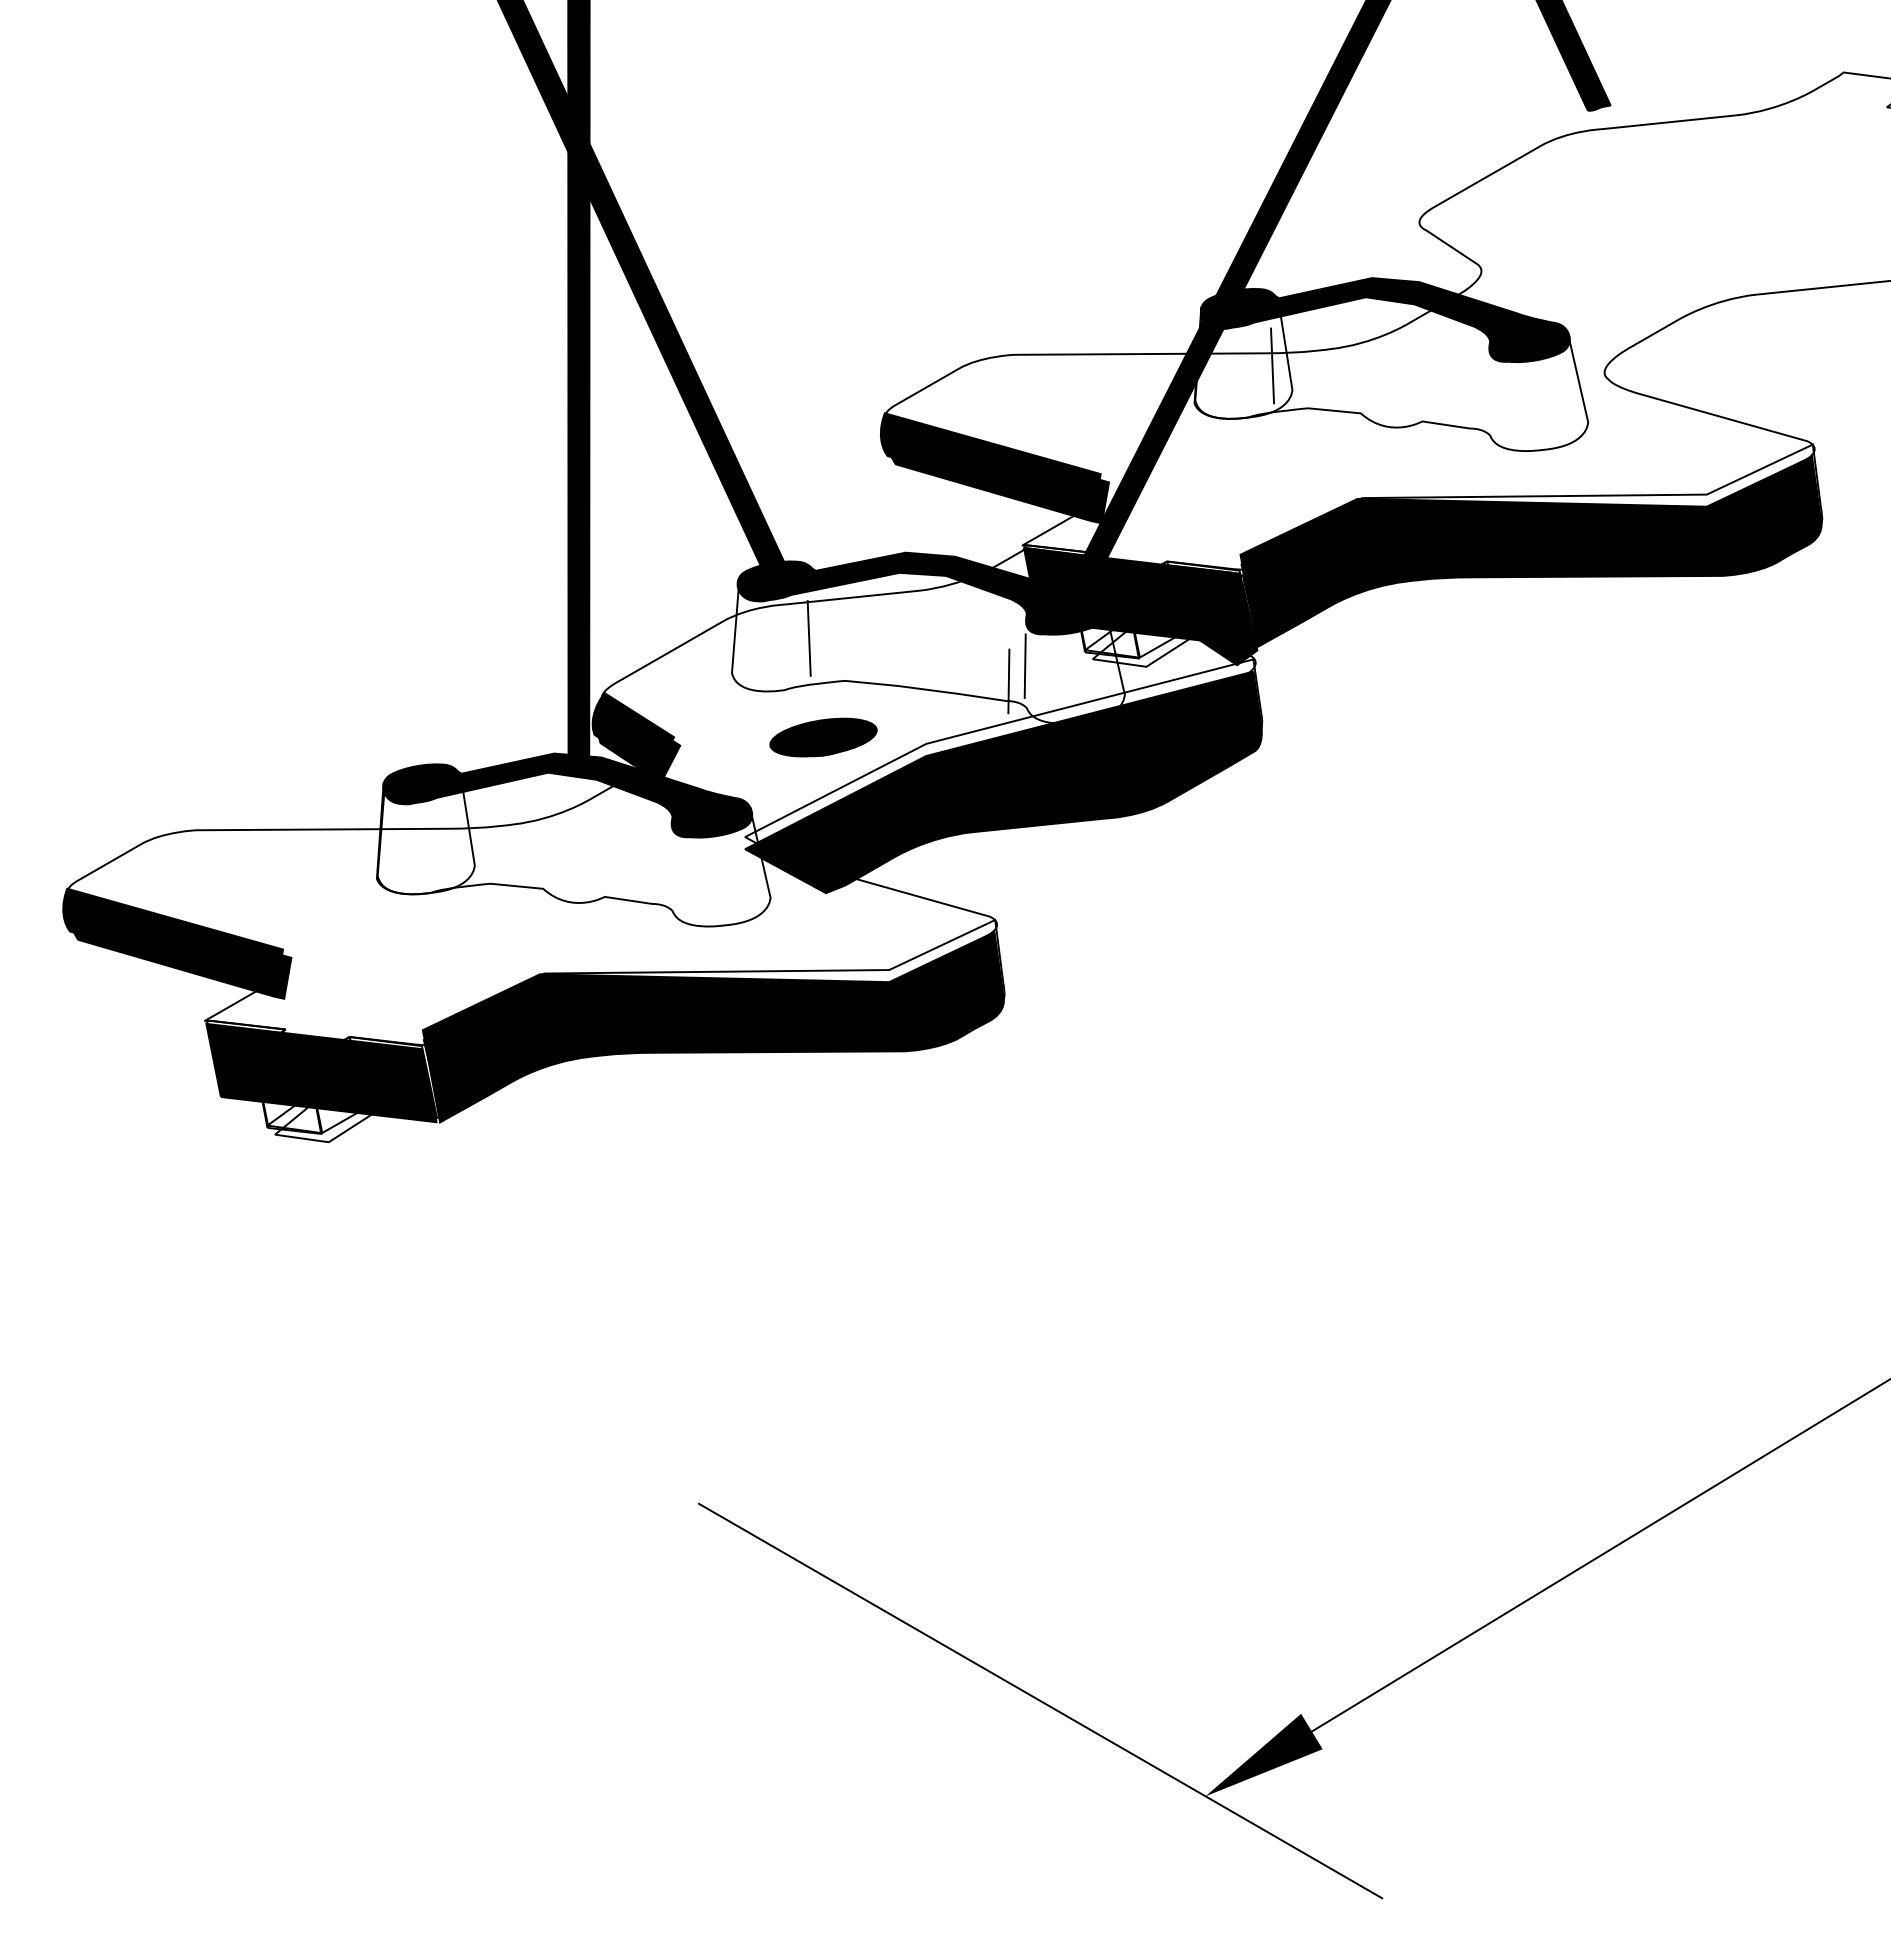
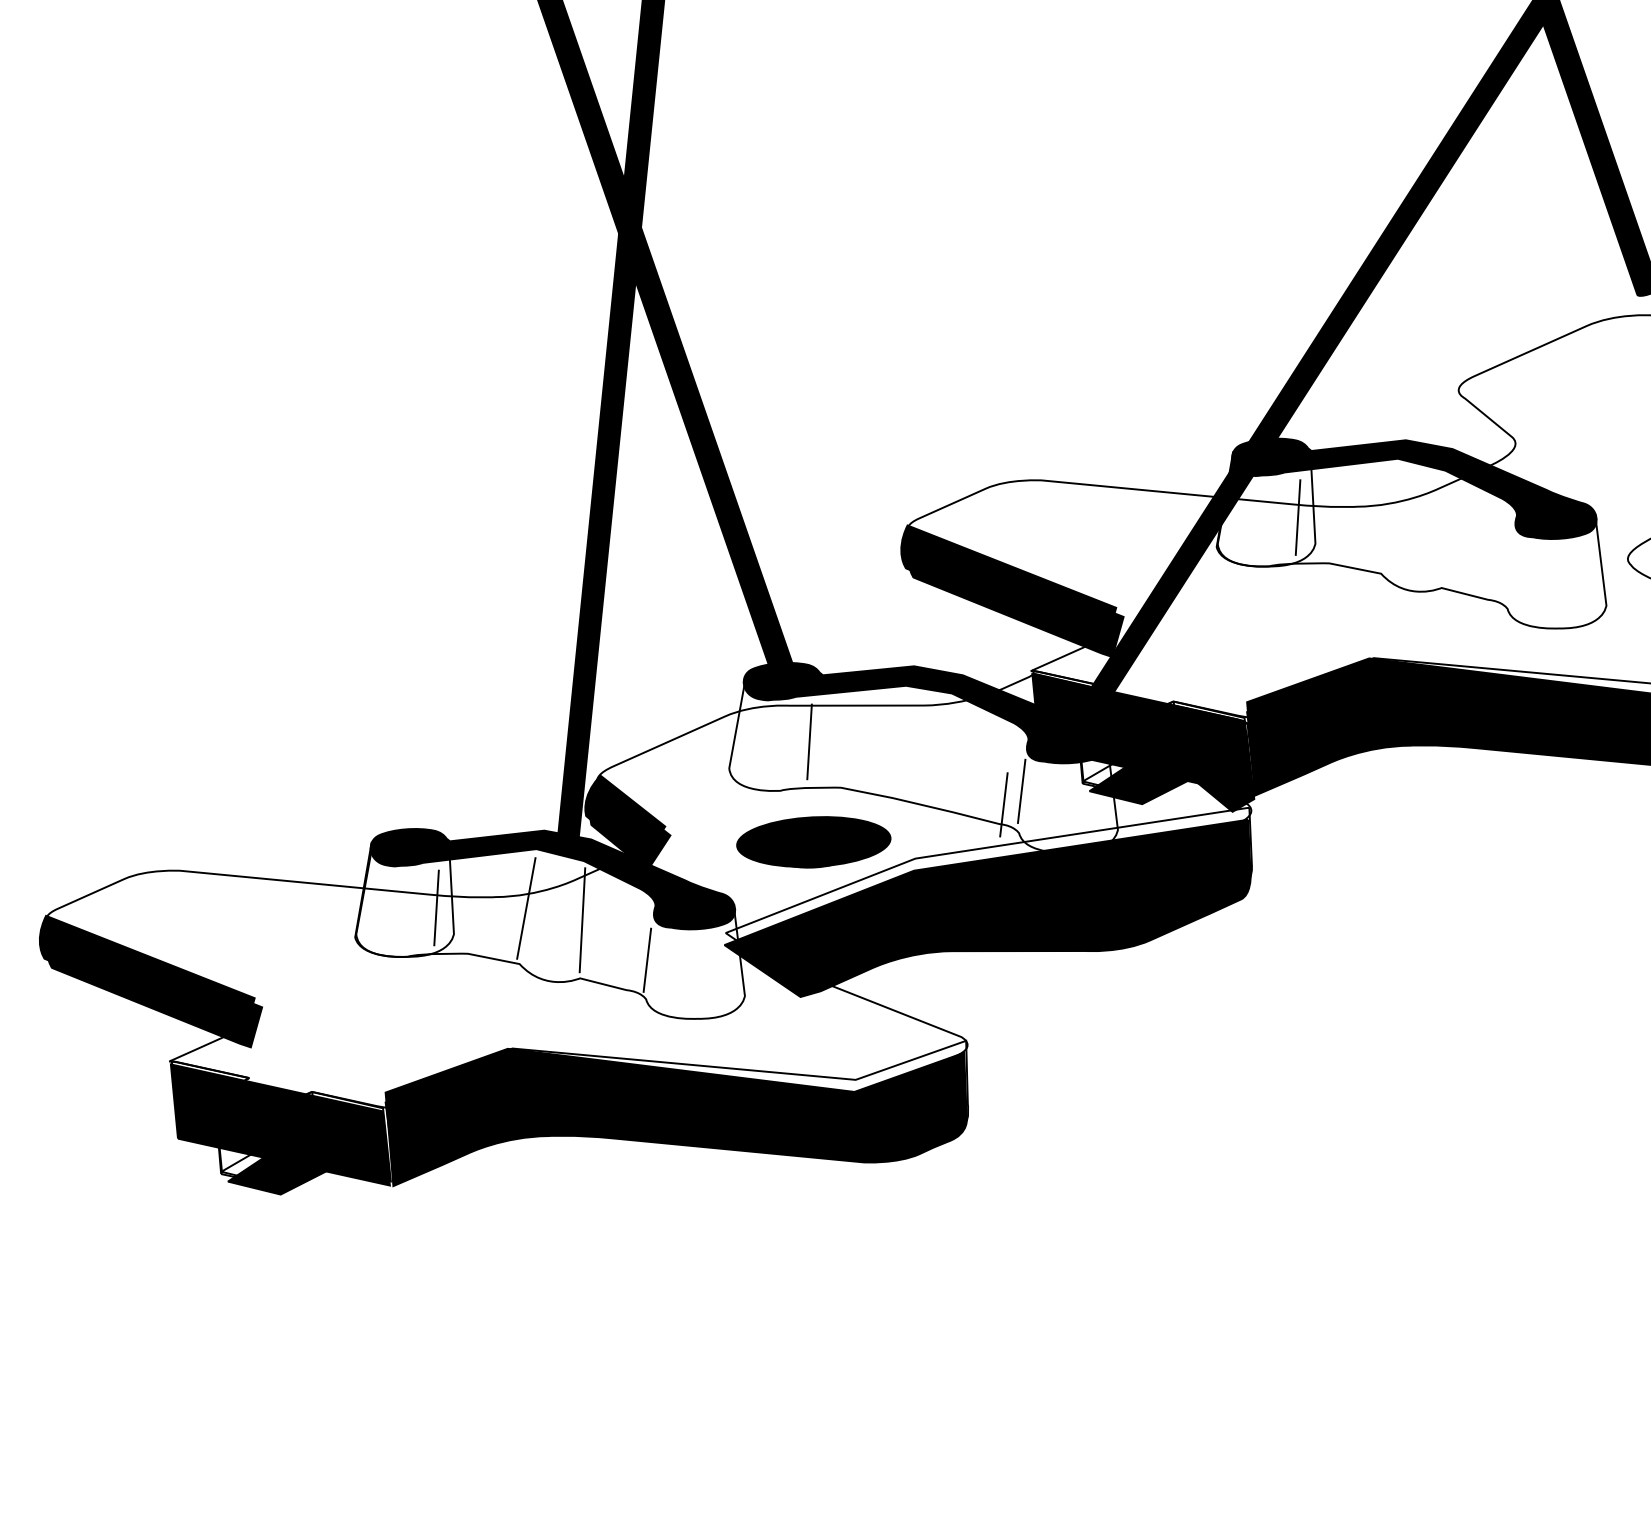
fill: (1141, 646) -> (1139, 783), added
part: (823, 737) -> (813, 841), size x1.43
line: (544, 832) -> (526, 908), added
line: (600, 838) -> (581, 919), added
line: (454, 841) -> (436, 908), added
line: (669, 871) -> (647, 959), added
fill: (324, 1122) -> (278, 1174), added

